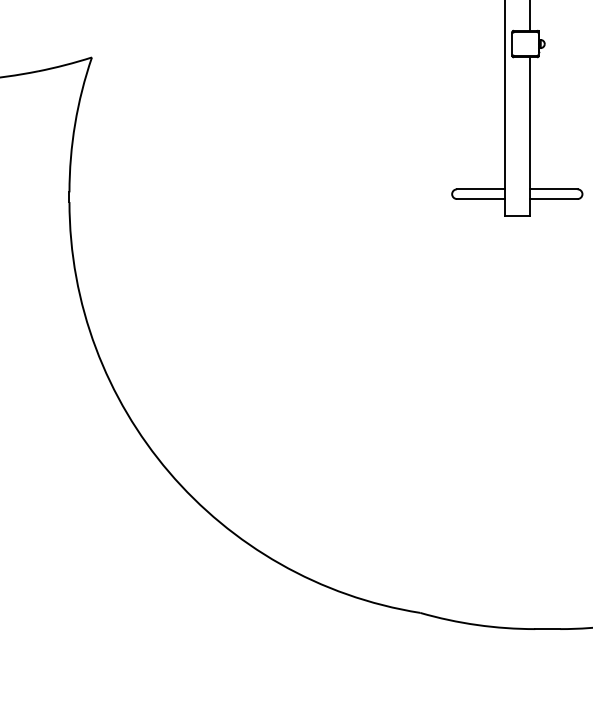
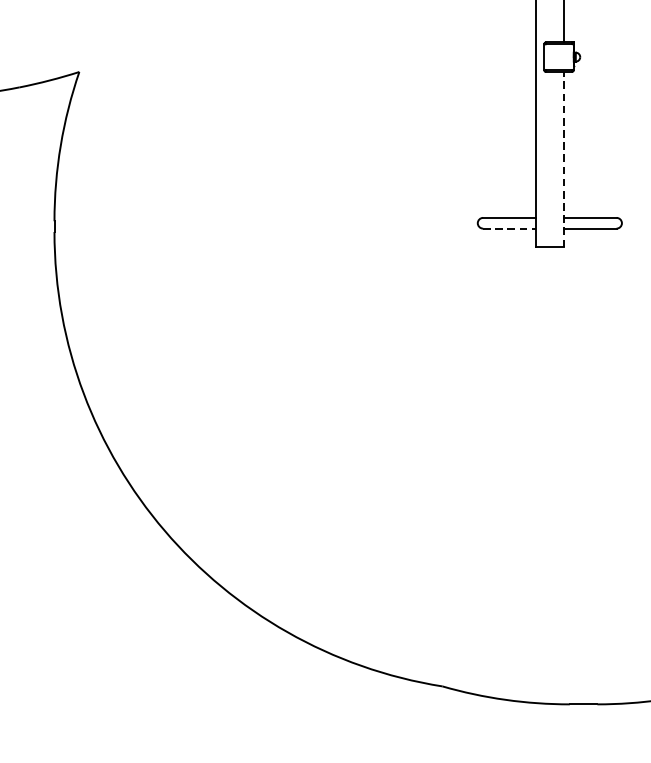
line: (529, 136) -> (563, 159), solid -> dashed
line: (480, 199) -> (509, 229), solid -> dashed

